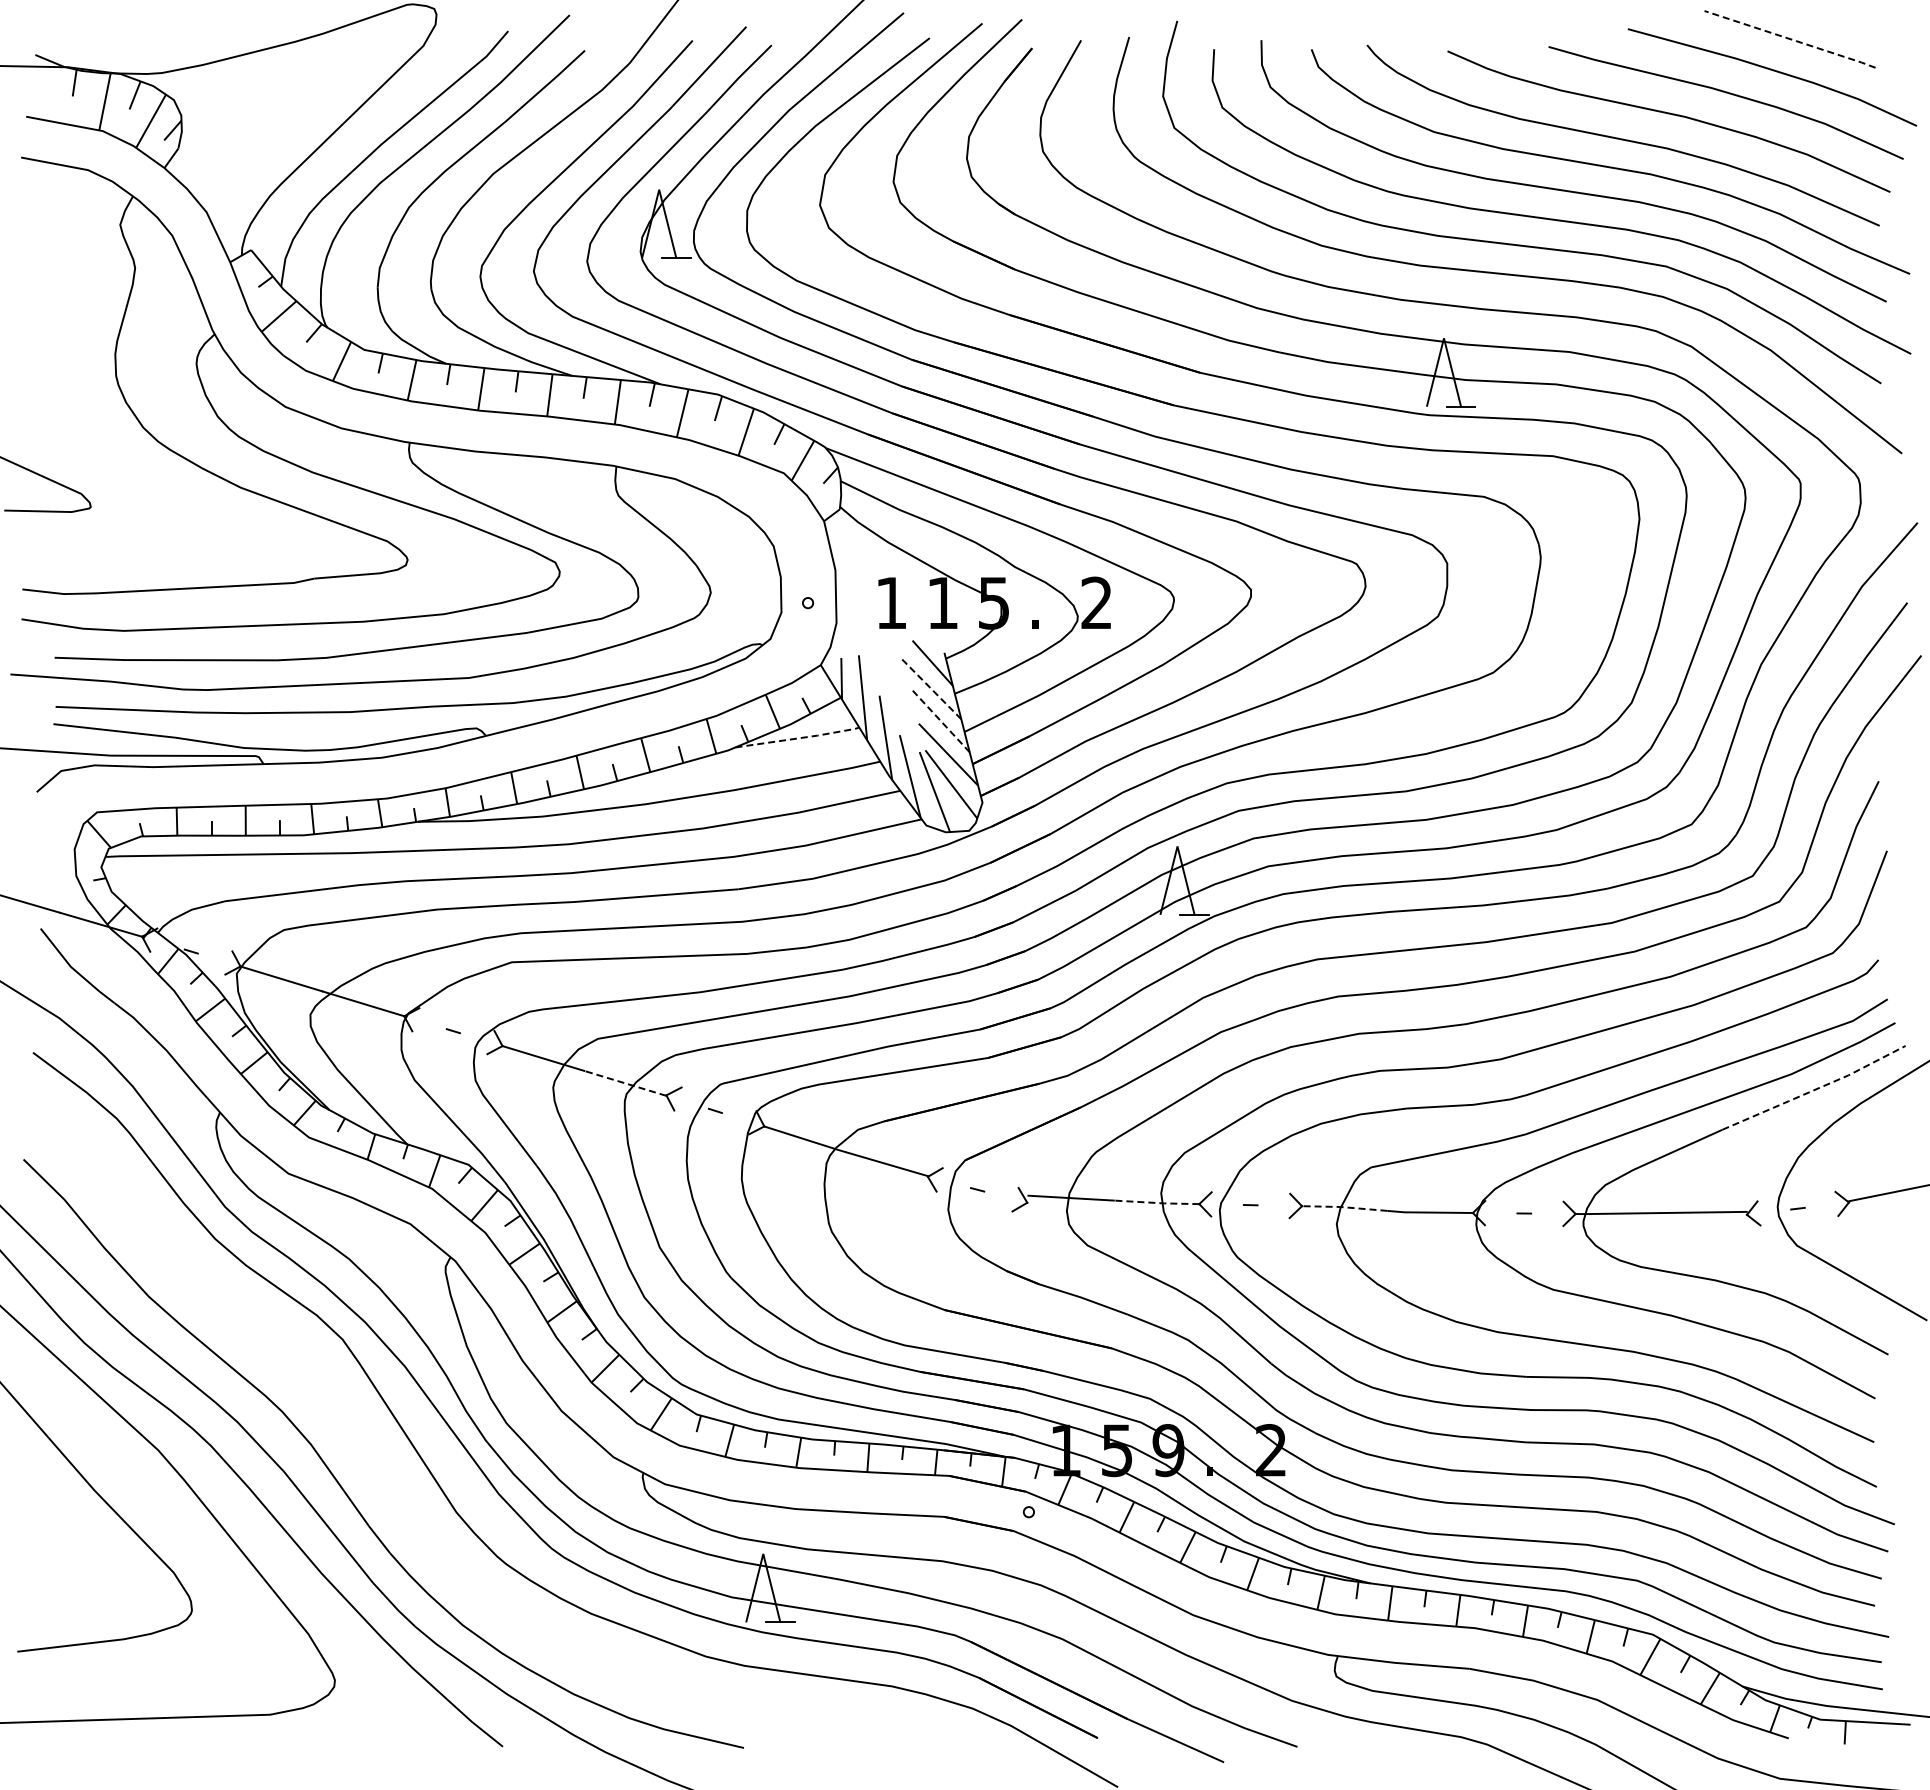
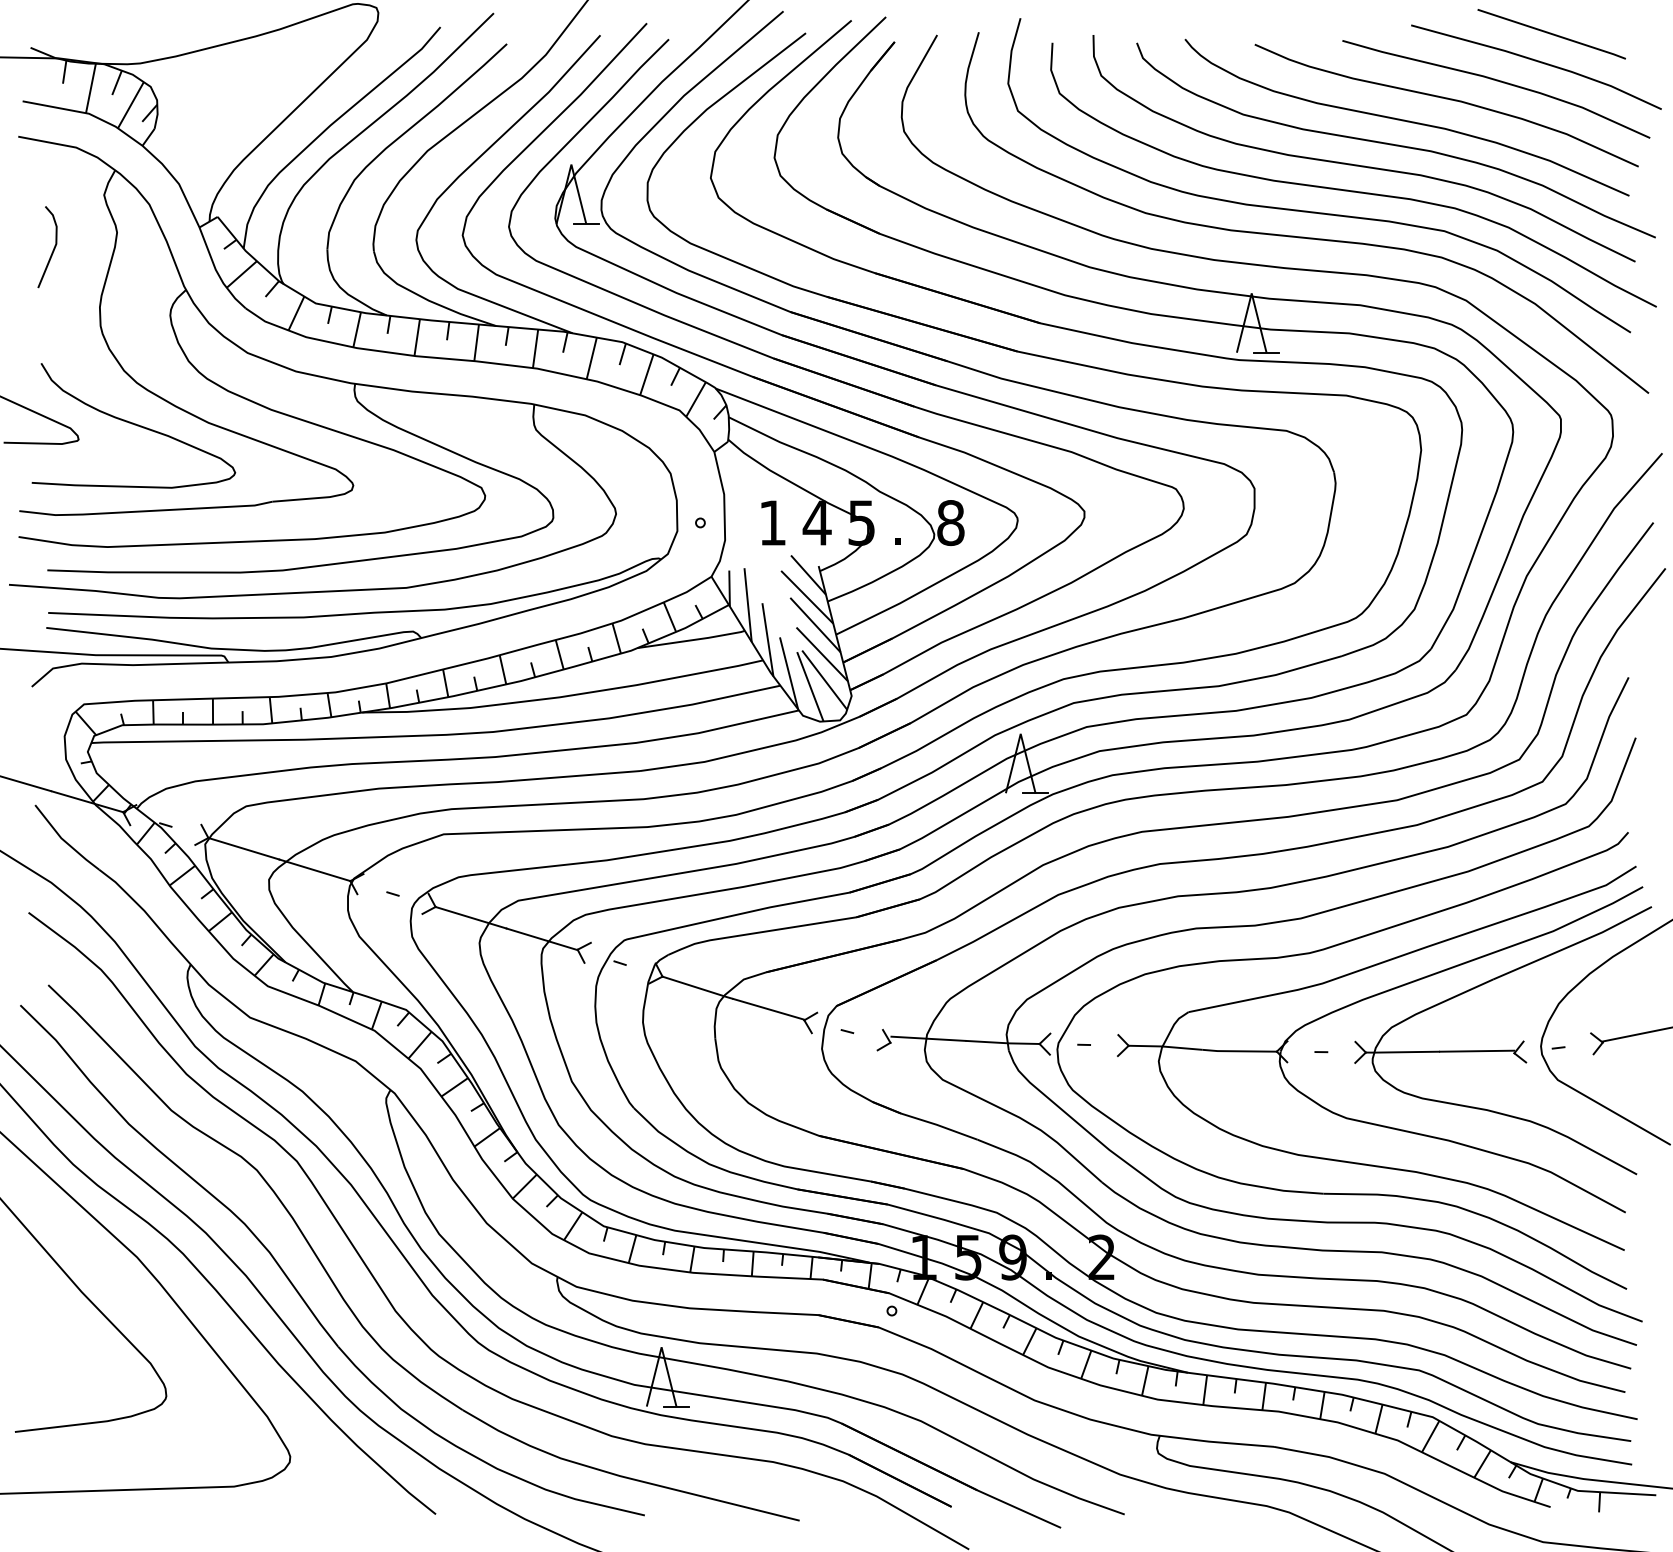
line: (1790, 39) -> (1552, 34), dashed -> solid
line: (61, 287) -> (53, 249), added
curve: (154, 489) -> (133, 424), added
text: (942, 602) -> (816, 522), 1 -> 4
text: (1096, 602) -> (950, 522), 2 -> 8
line: (931, 688) -> (807, 596), dashed -> solid
line: (940, 720) -> (815, 624), dashed -> solid
line: (799, 738) -> (693, 640), dashed -> solid
line: (625, 1083) -> (542, 939), dashed -> solid
line: (1814, 1089) -> (1572, 944), dashed -> solid
line: (1157, 1203) -> (1003, 1043), dashed -> solid
line: (1344, 1207) -> (1165, 1046), dashed -> solid
part: (400, 1502) -> (347, 1302), added

